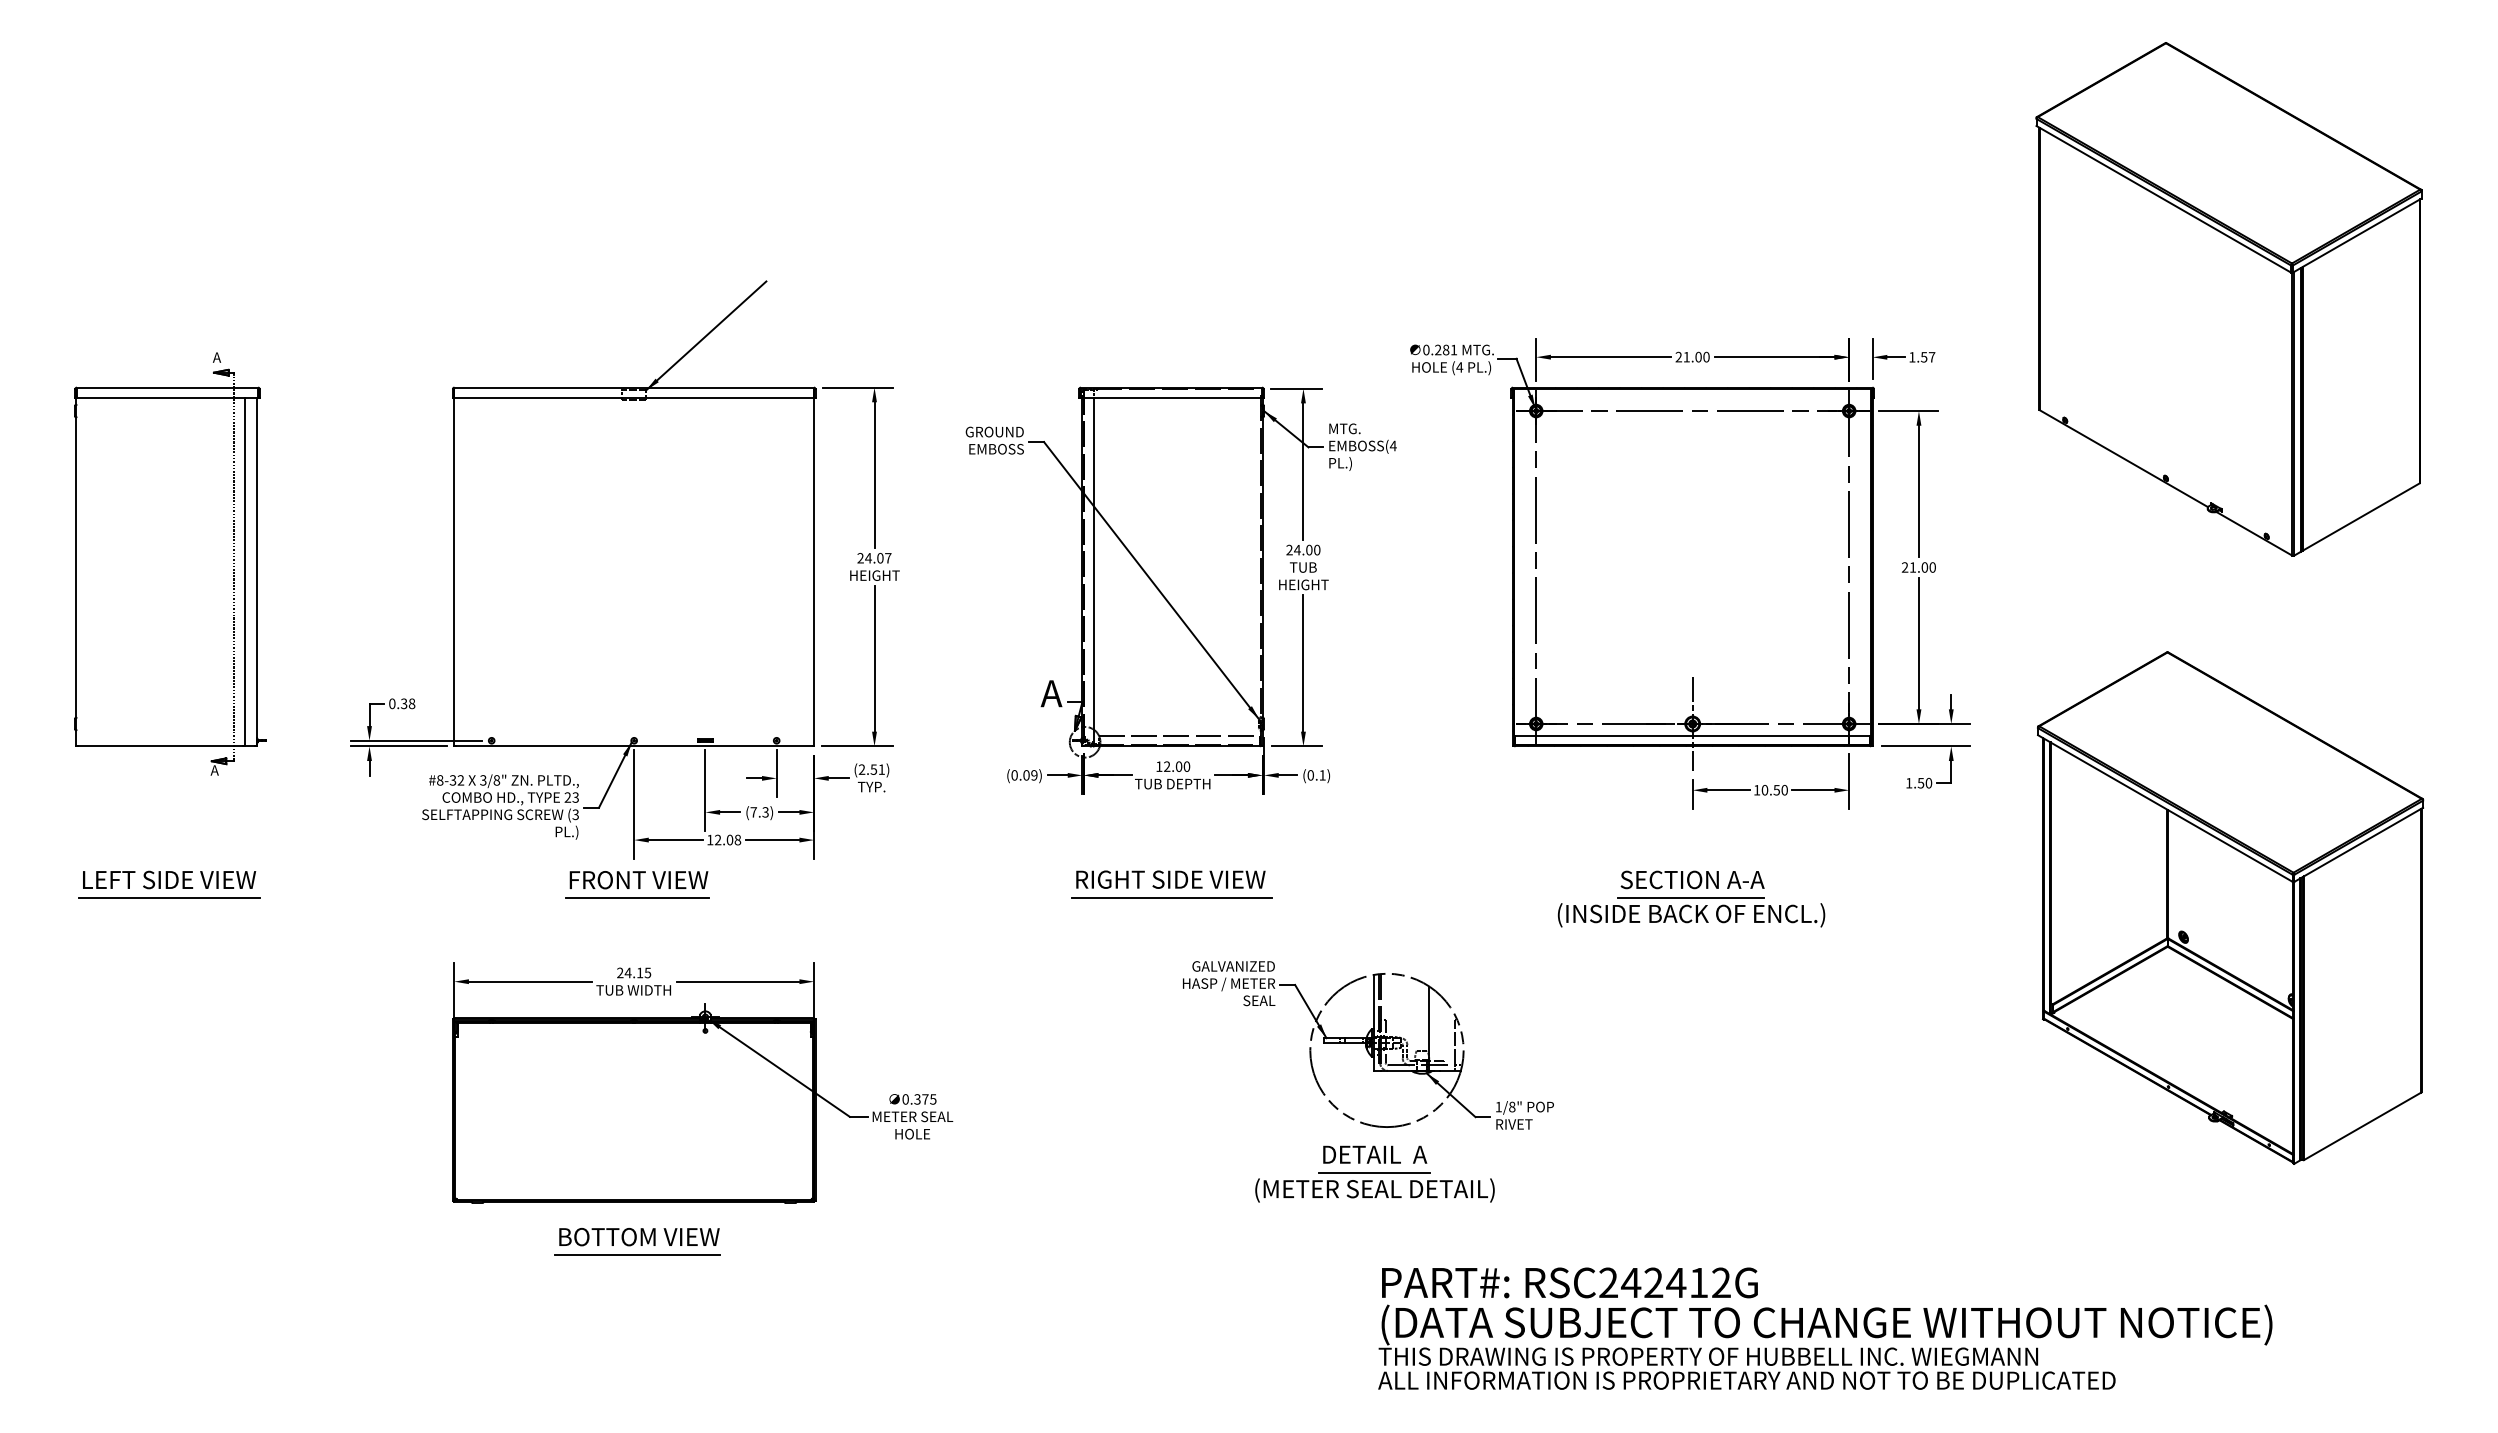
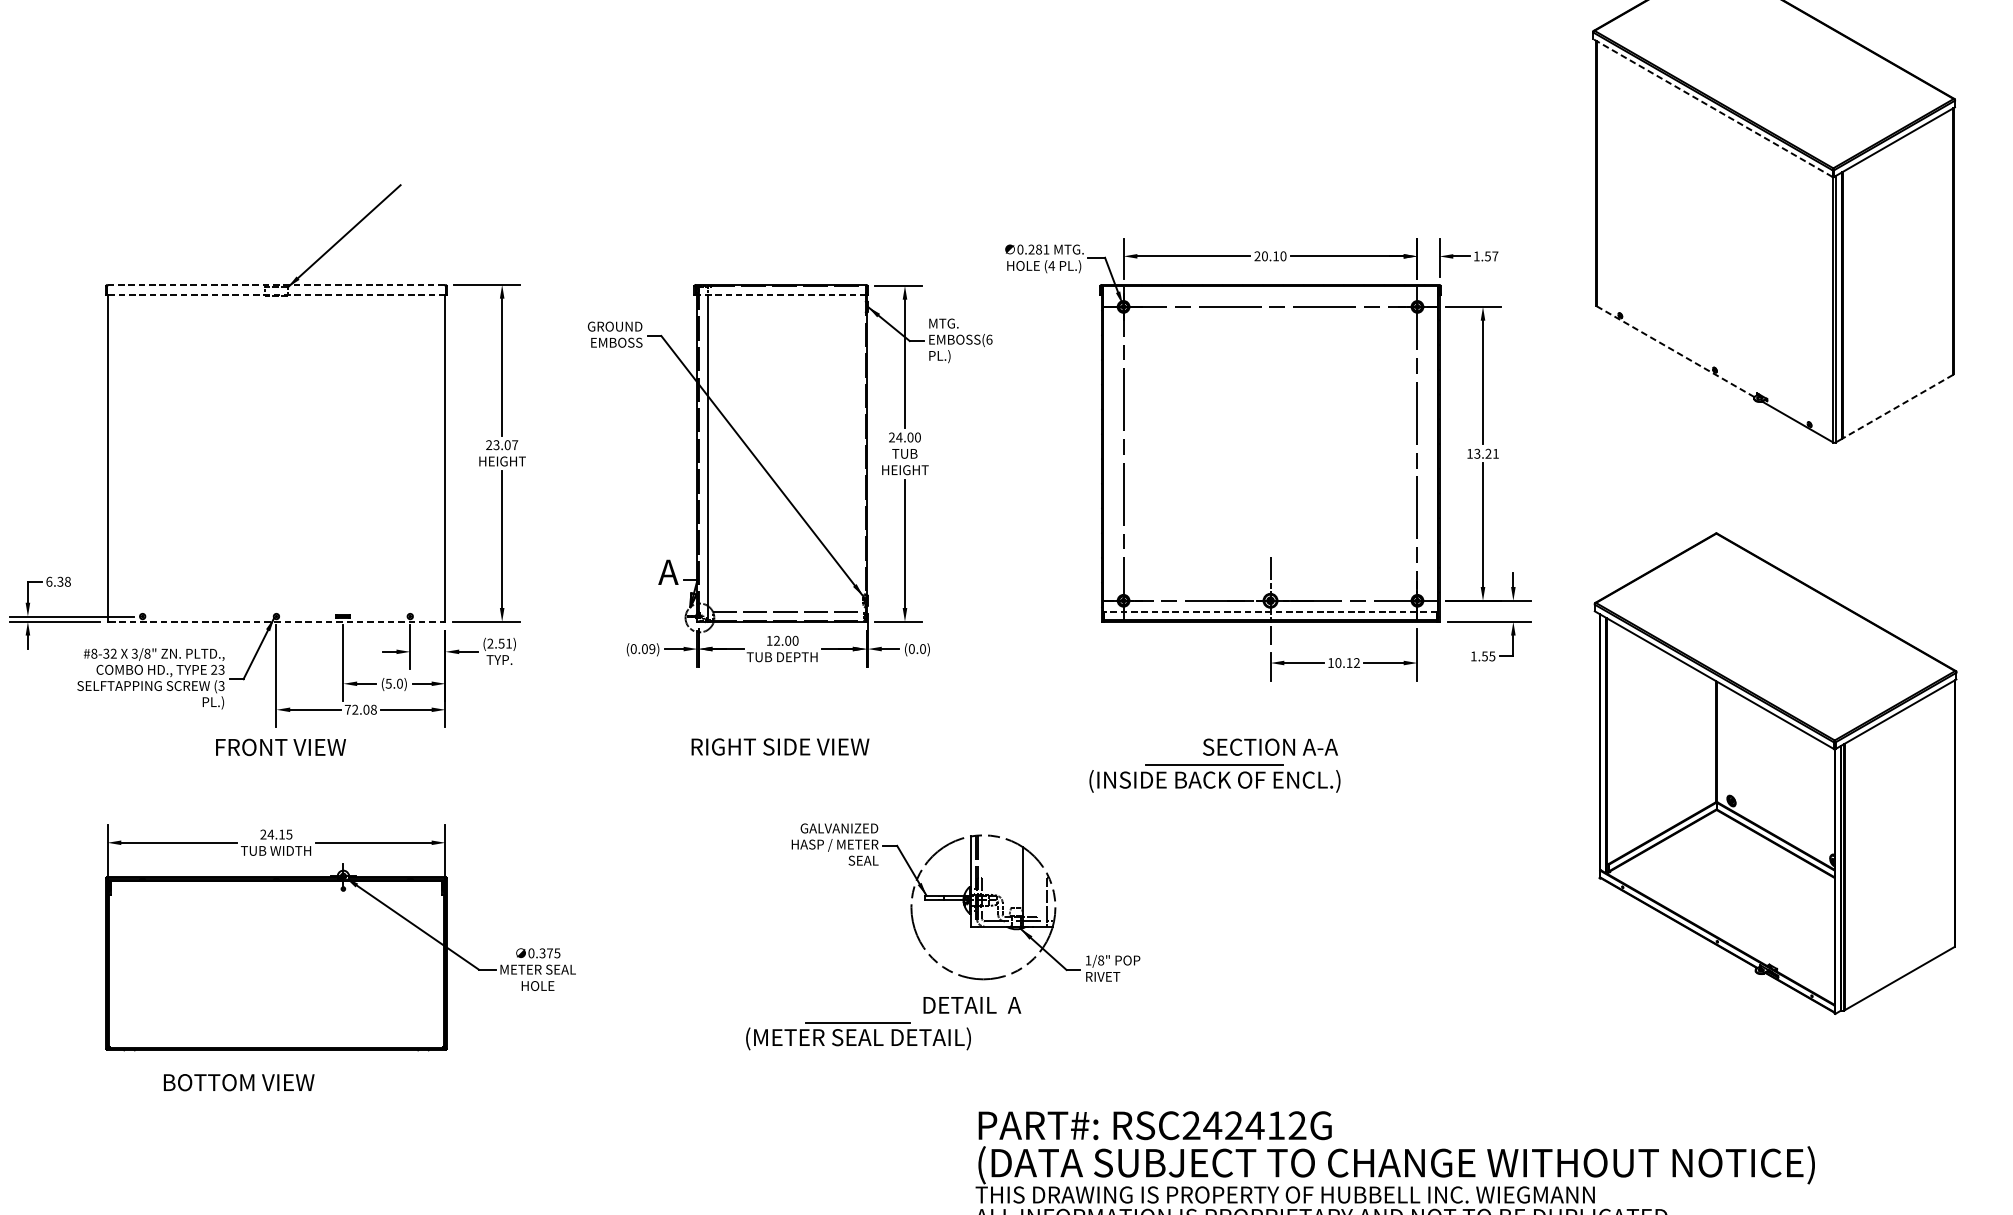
line: (2163, 199) -> (1712, 108), solid -> dashed
text: (1692, 356) -> (1270, 255), 21.00 -> 20.10
line: (634, 387) -> (276, 284), solid -> dashed
line: (633, 397) -> (275, 294), solid -> dashed
line: (1171, 397) -> (781, 294), solid -> dashed
text: (1392, 445) -> (988, 339), (4 -> (6
line: (2123, 458) -> (1675, 351), solid -> dashed
line: (2360, 517) -> (1897, 406), solid -> dashed
text: (868, 558) -> (496, 445), 24.07 -> 23.07
text: (1918, 567) -> (1482, 453), 21.00 -> 13.21
text: (392, 703) -> (49, 581), 0.38 -> 6.38
line: (1692, 736) -> (1270, 612), solid -> dashed
line: (634, 746) -> (276, 621), solid -> dashed
text: (1322, 775) -> (922, 649), (0.1) -> (0.0)
text: (1928, 782) -> (1491, 655), 1.50 -> 1.55
text: (1780, 790) -> (1352, 663), 10.50 -> 10.12
text: (759, 812) -> (394, 683), (7.3) -> (5.0)
text: (710, 839) -> (348, 709), 12.08 -> 72.08
line: (1172, 897) -> (782, 763), removed
line: (637, 898) -> (279, 764), removed
part: (1691, 912) -> (1214, 778), moved
part: (1374, 1187) -> (858, 1036), moved
text: (639, 1237) -> (239, 1083), moved
line: (637, 1255) -> (279, 1099), removed

